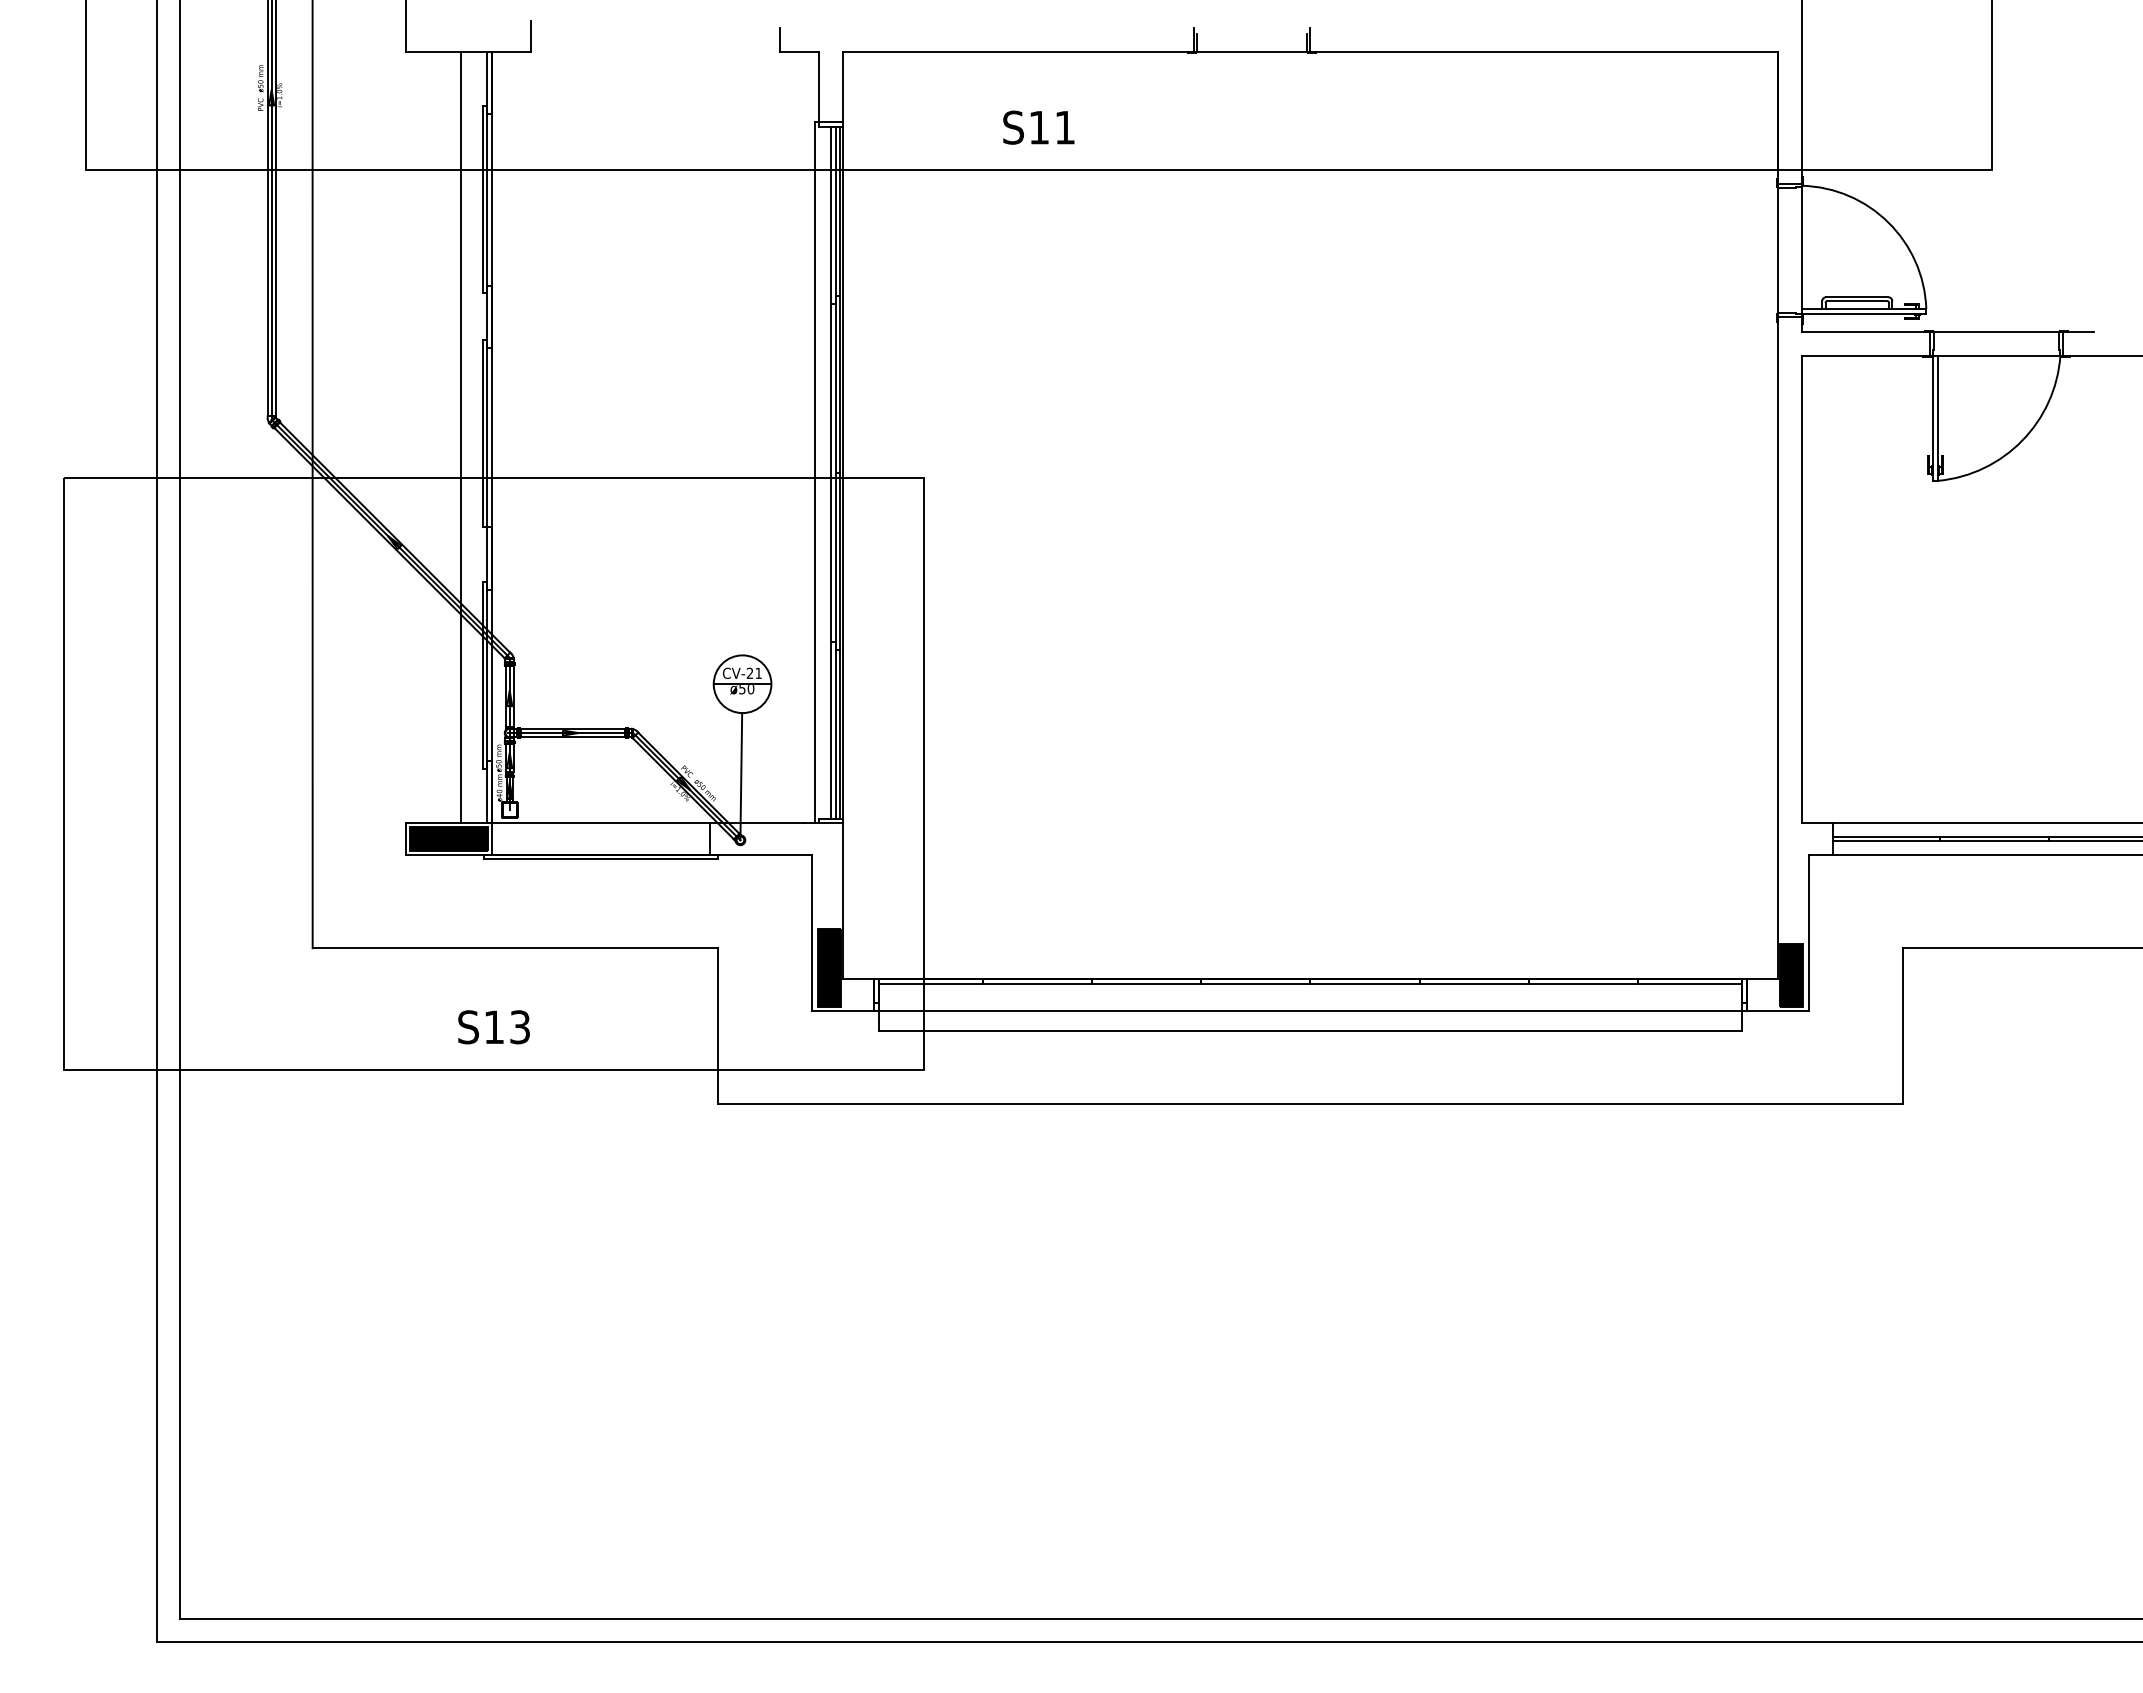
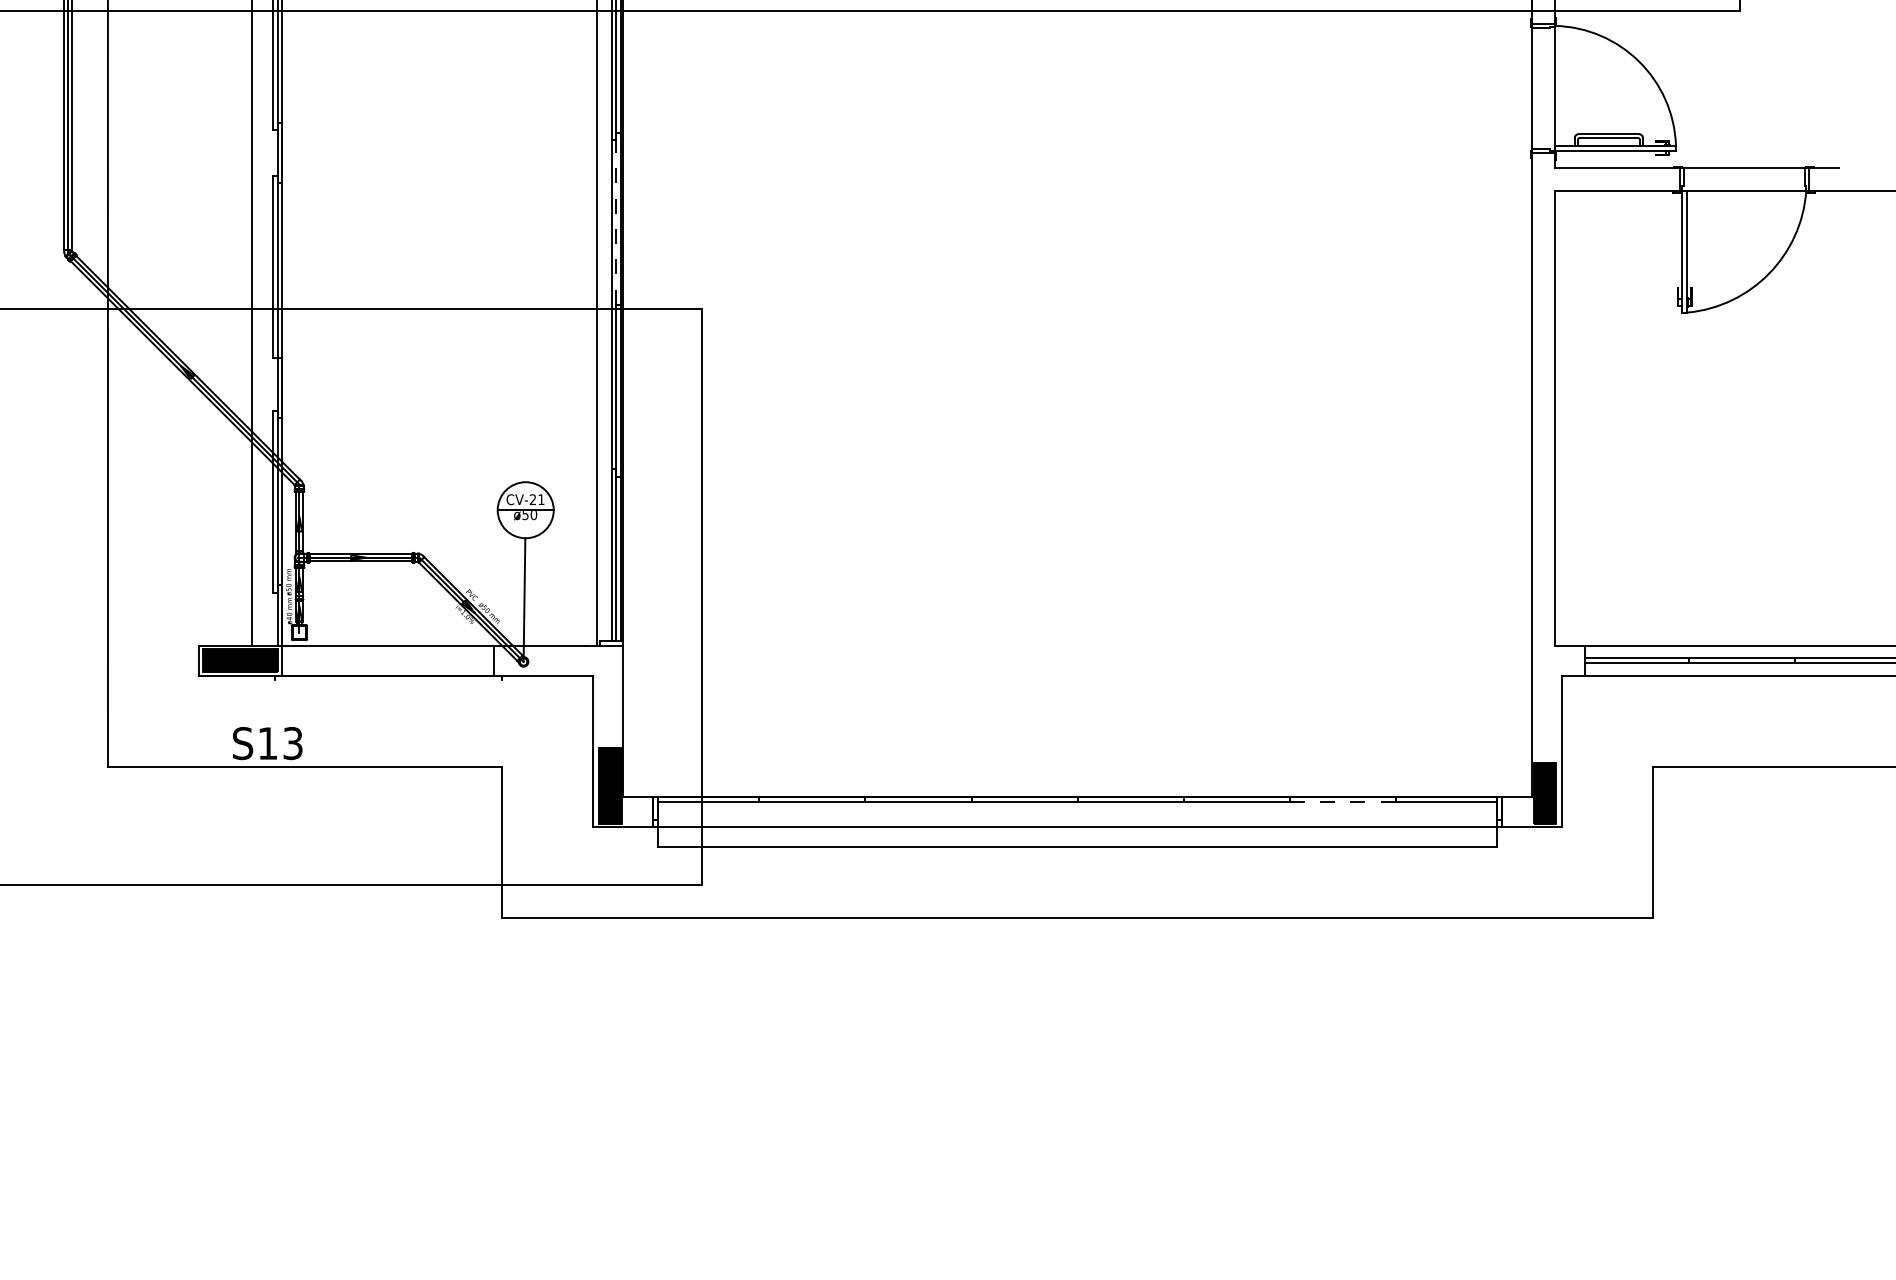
line: (835, 383) -> (616, 218), solid -> dashed
line: (601, 859) -> (388, 680), removed
line: (1583, 984) -> (1342, 802), solid -> dashed
text: (493, 1027) -> (267, 743), moved

